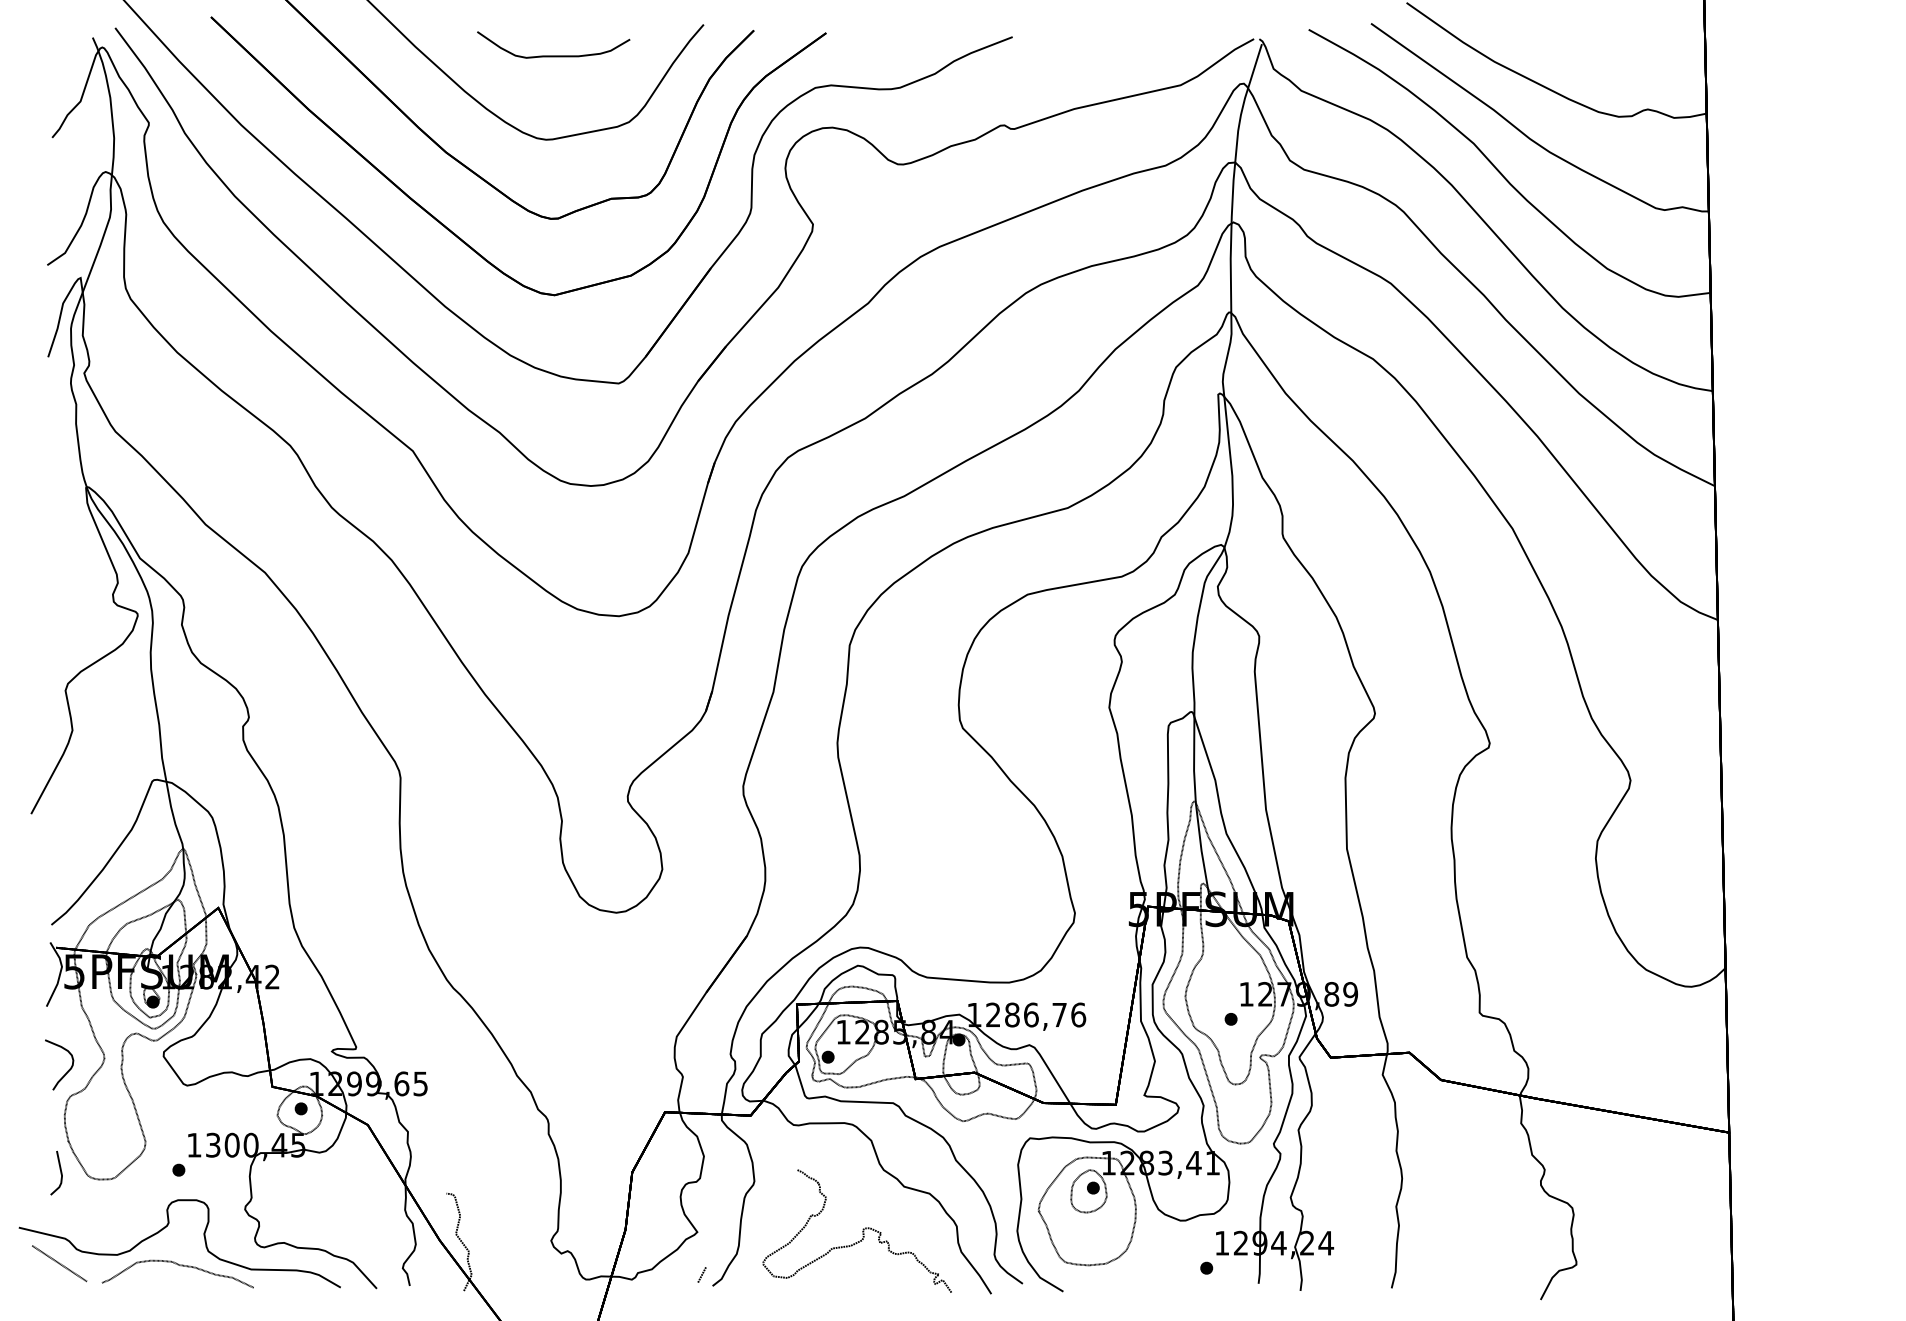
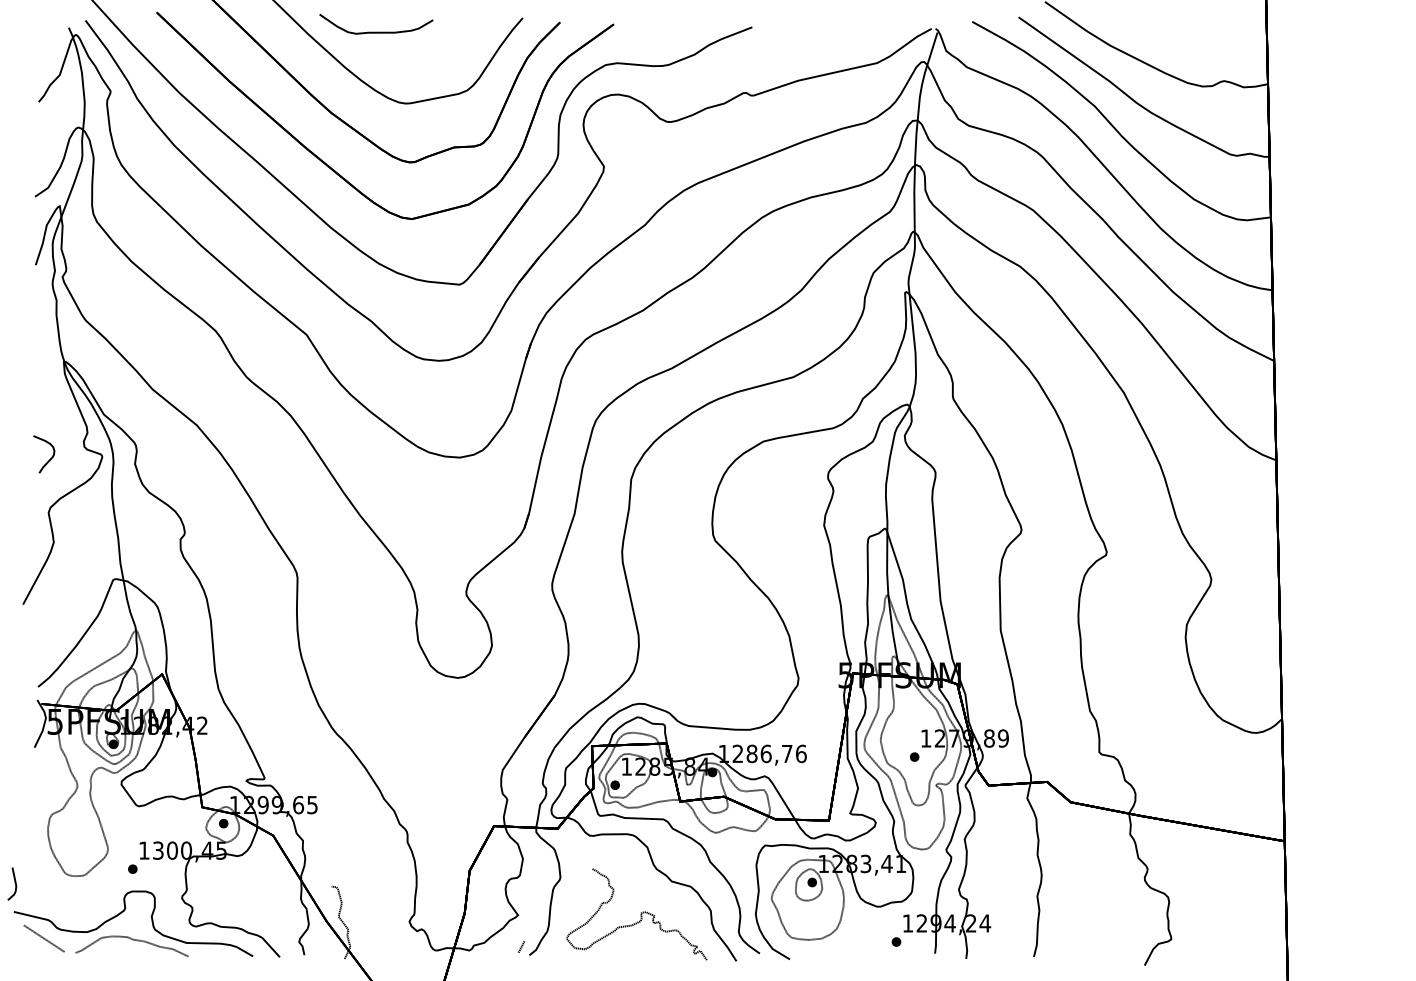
part: (553, 55) -> (376, 32), moved
curve: (67, 1070) -> (50, 458), moved
line: (60, 1173) -> (15, 884), moved

